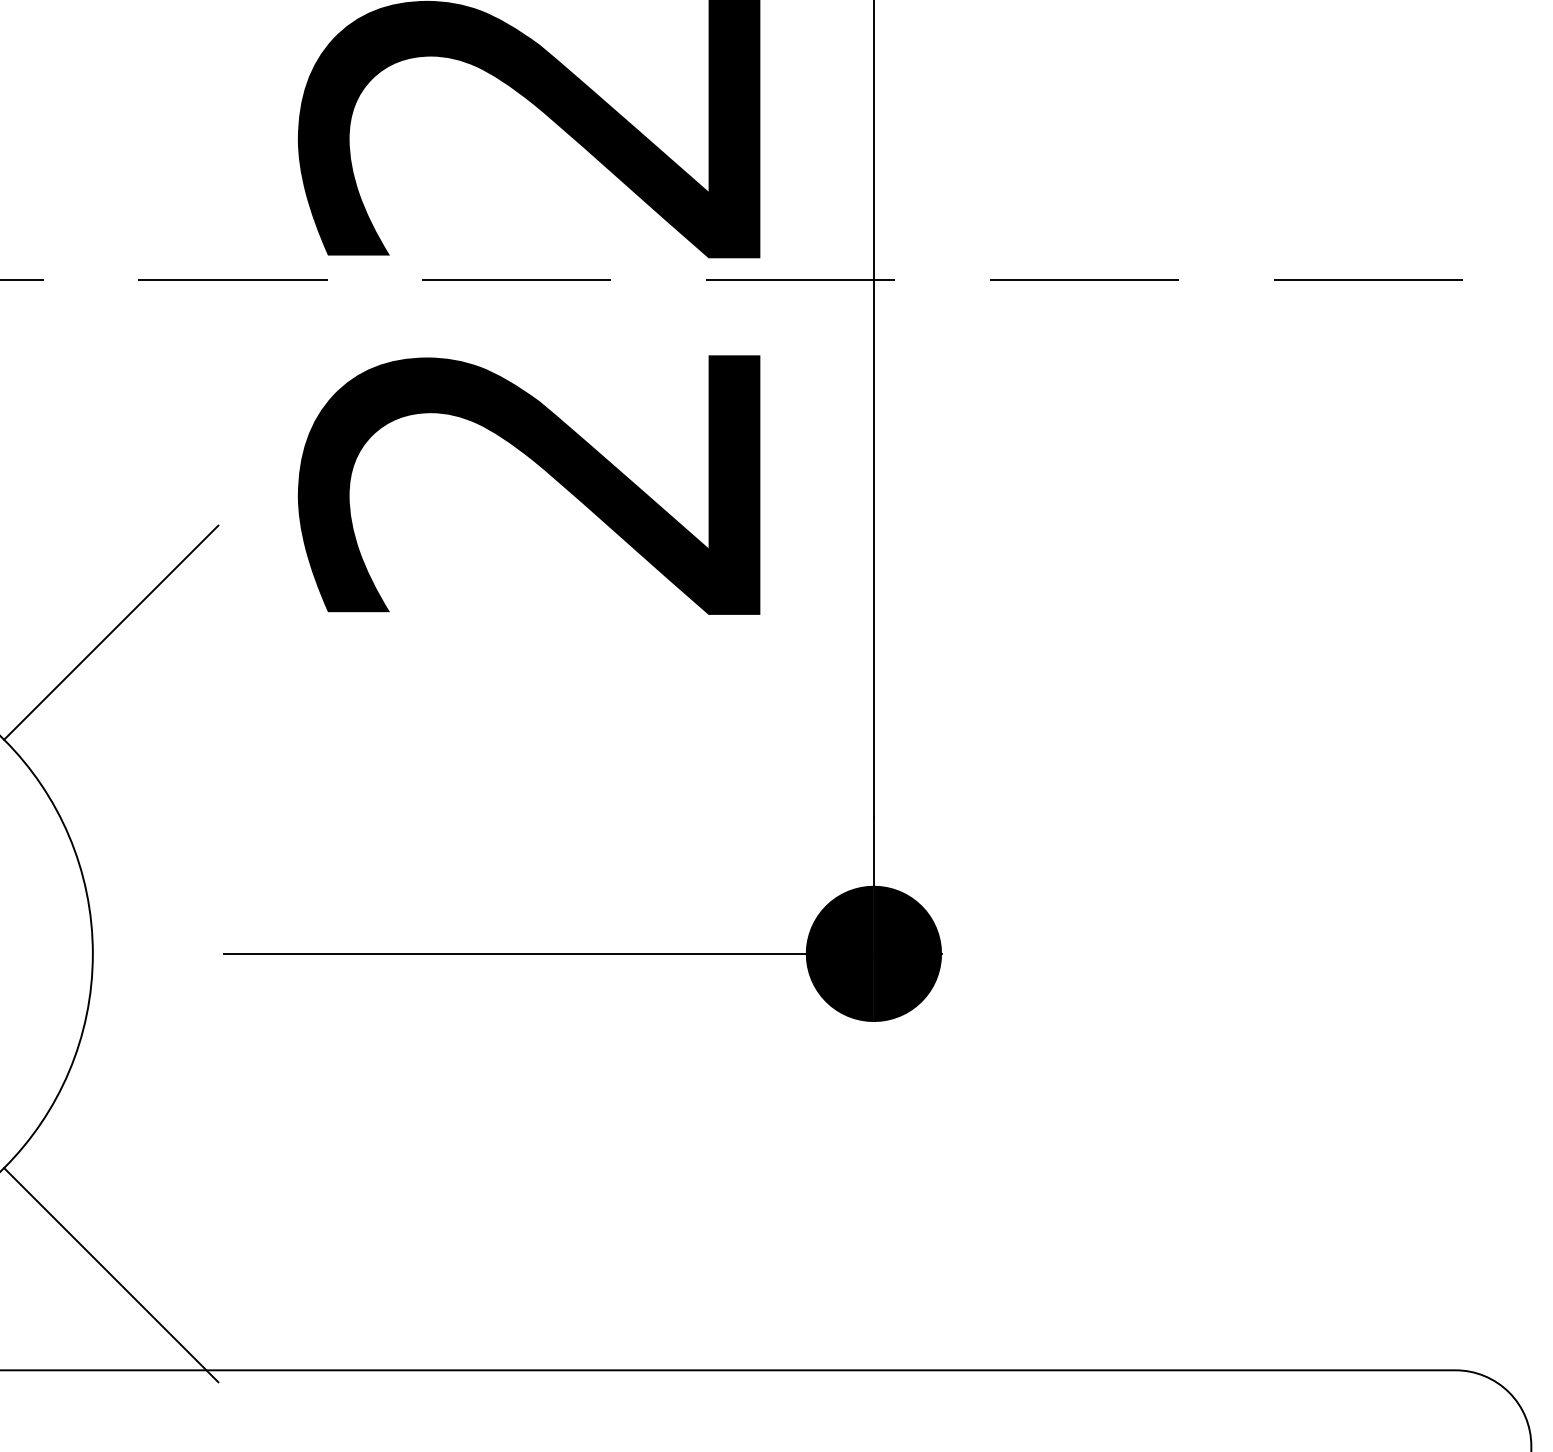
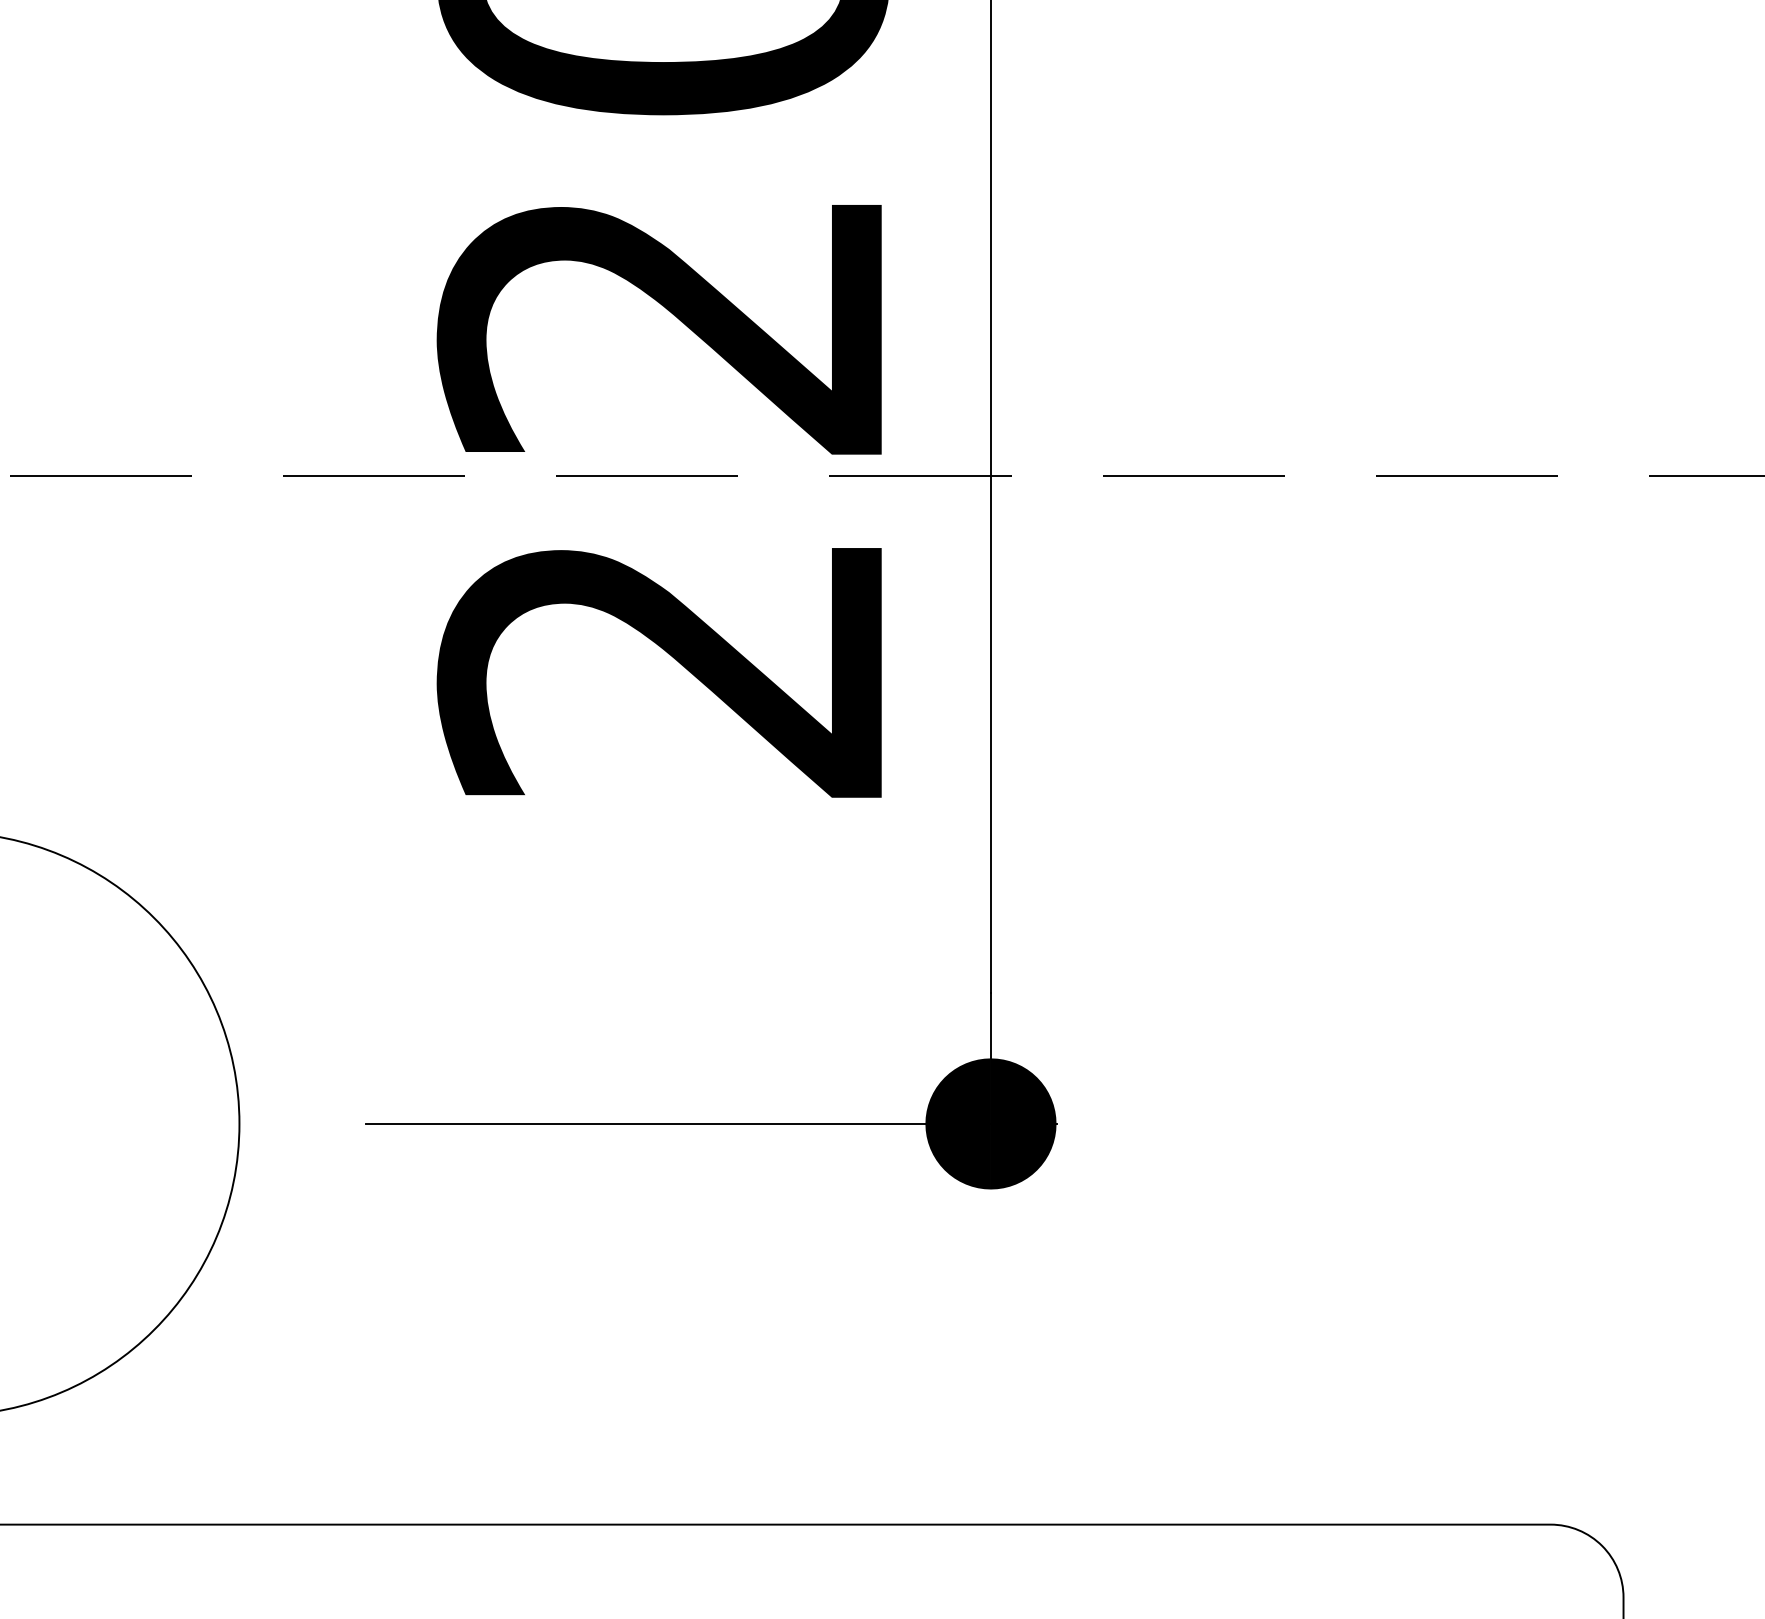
line: (111, 632) -> (257, 814), removed
line: (111, 1275) -> (257, 1433), removed

